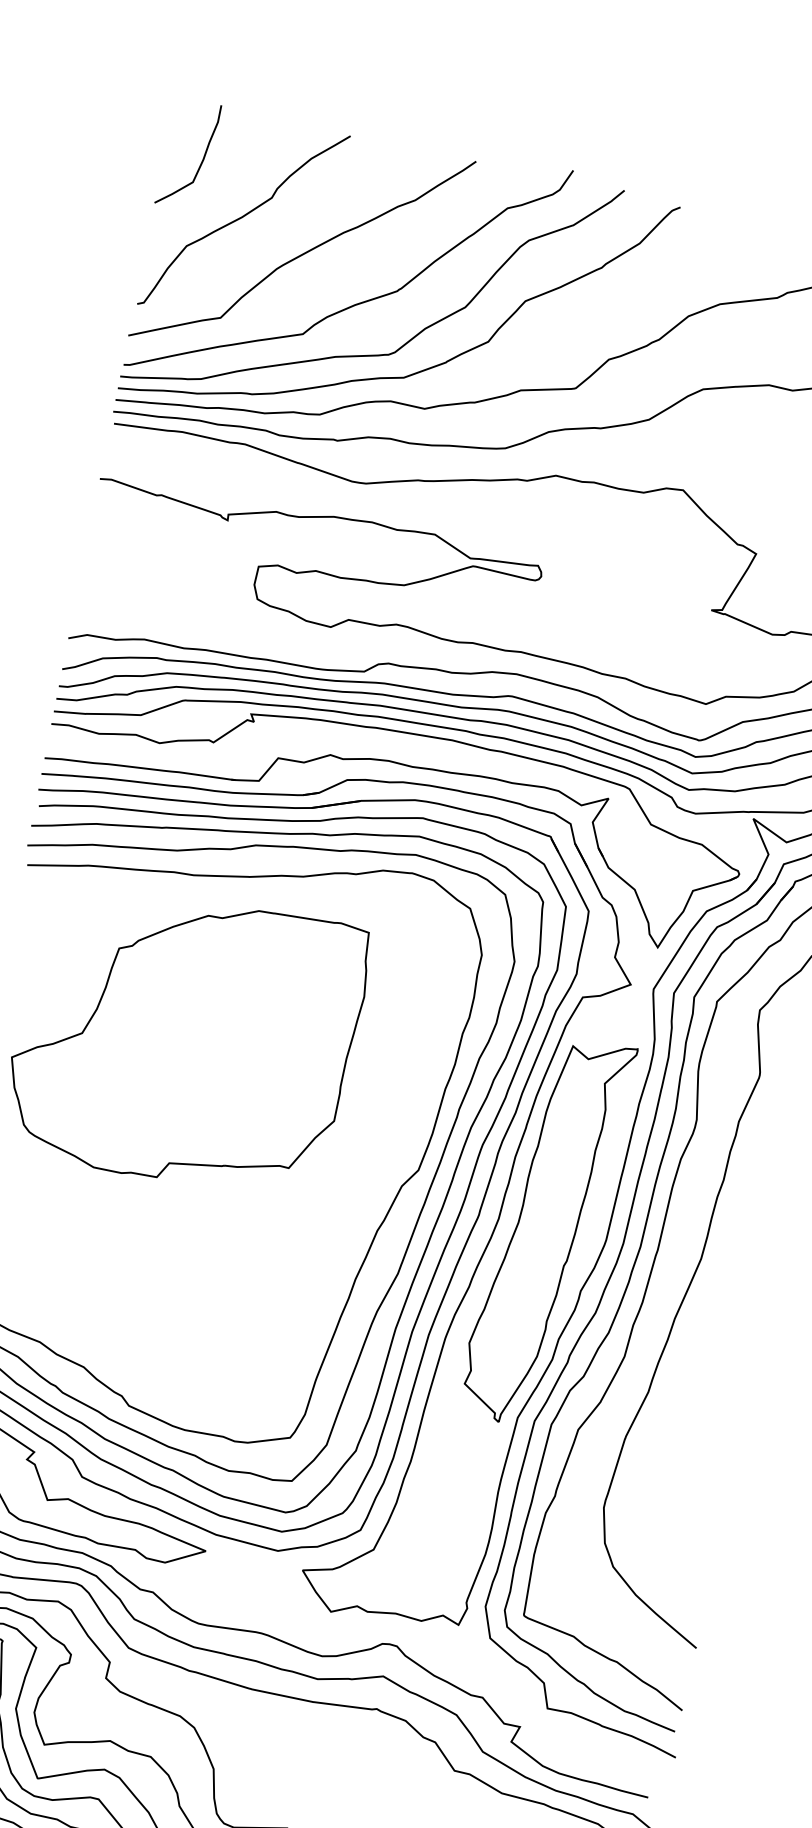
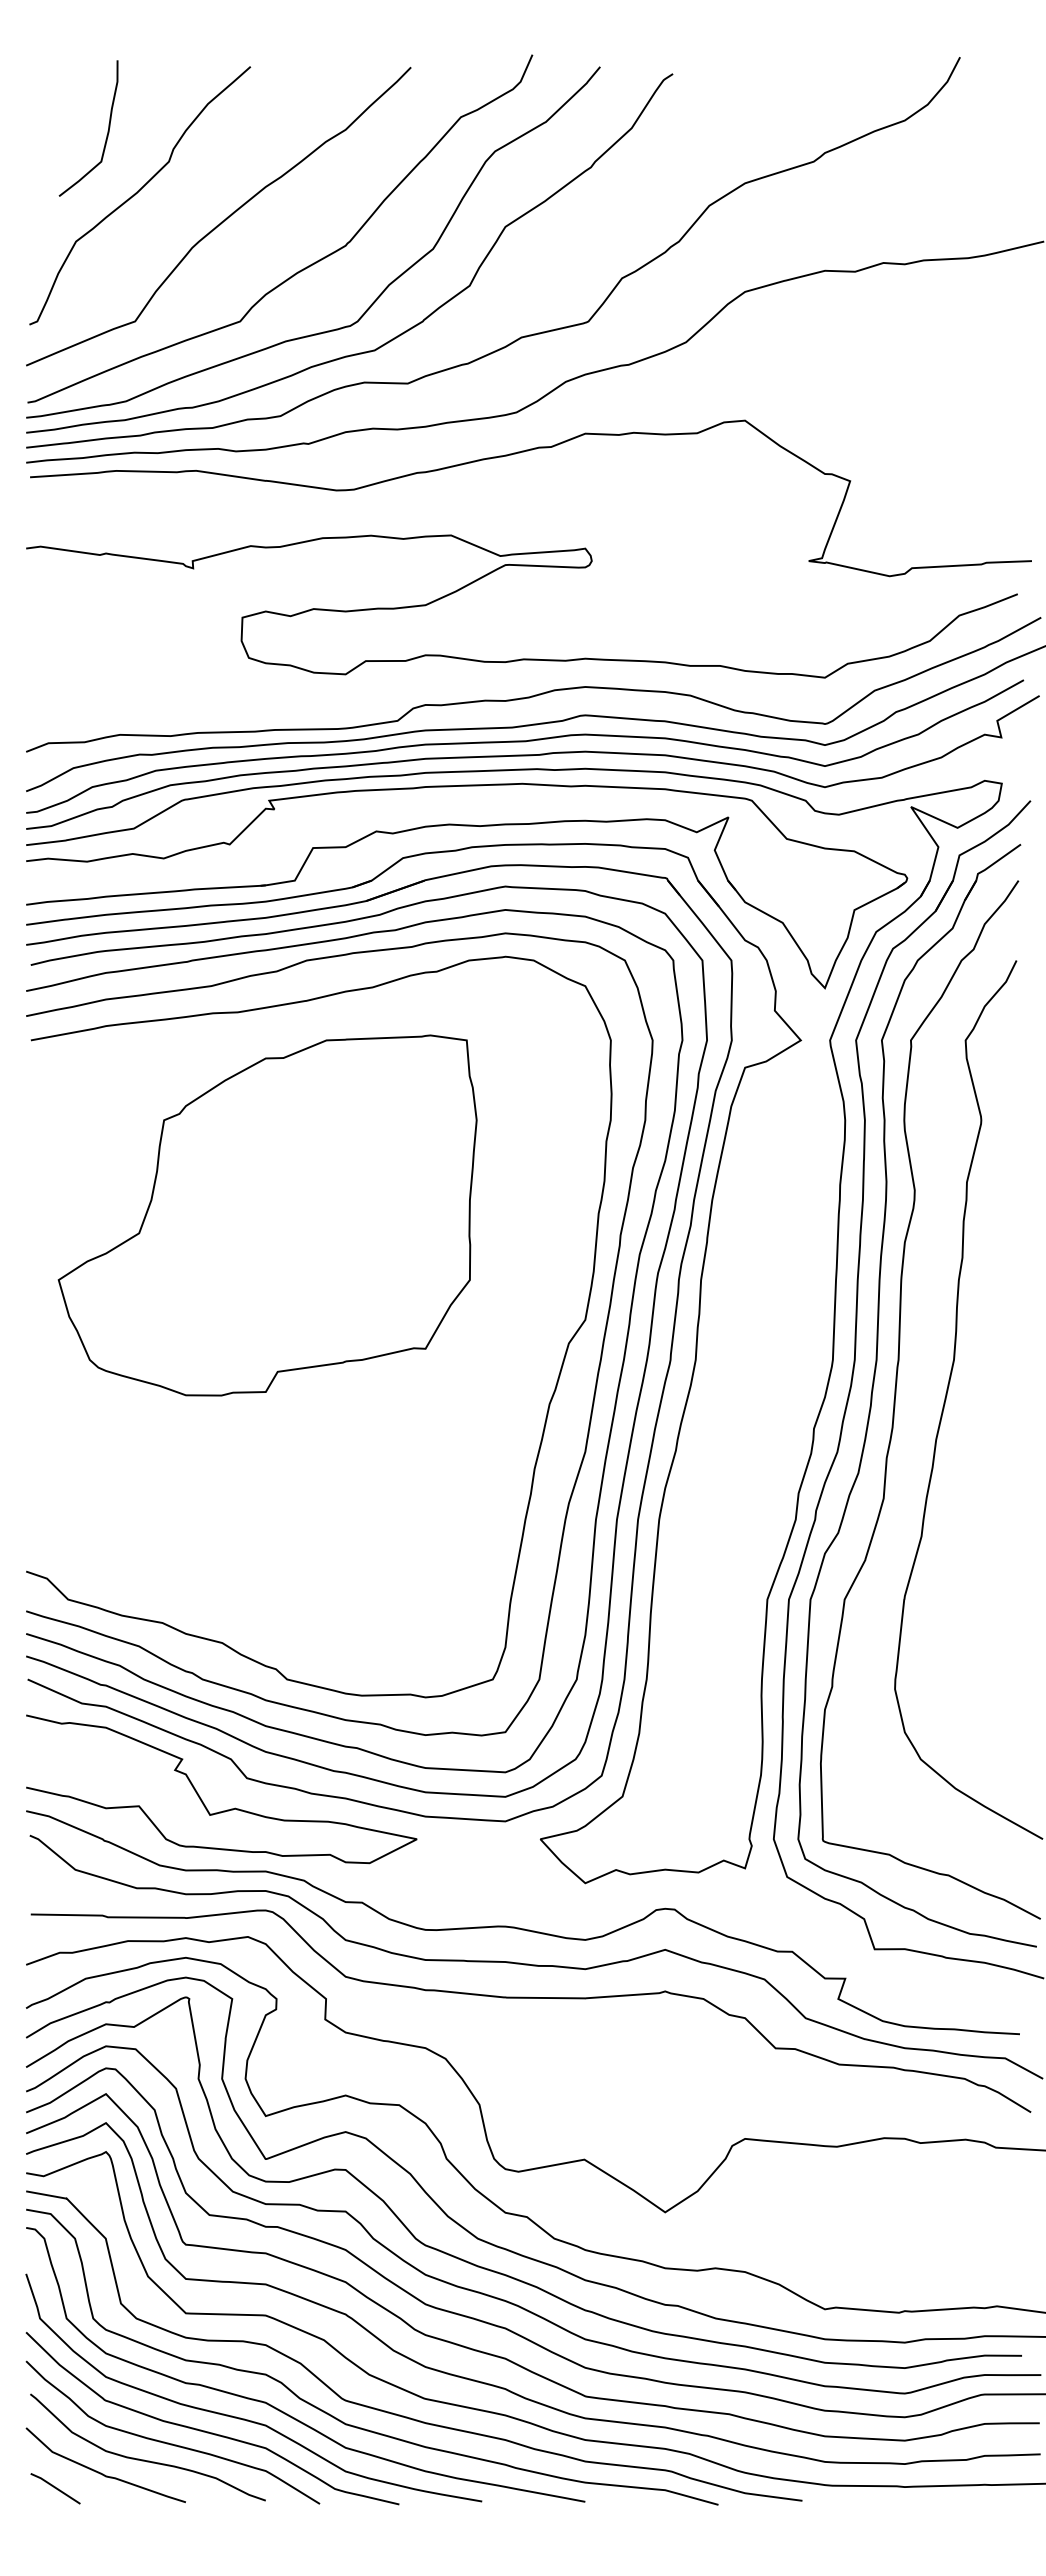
curve: (202, 158) -> (107, 130), moved
part: (546, 1231) -> (757, 1363), removed

